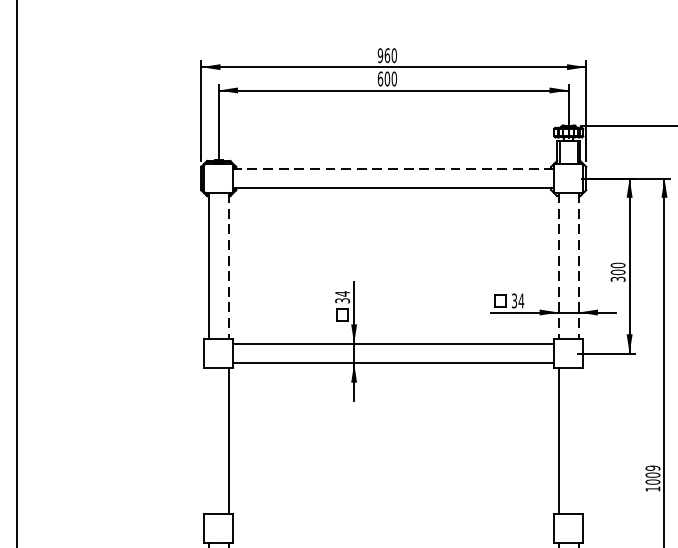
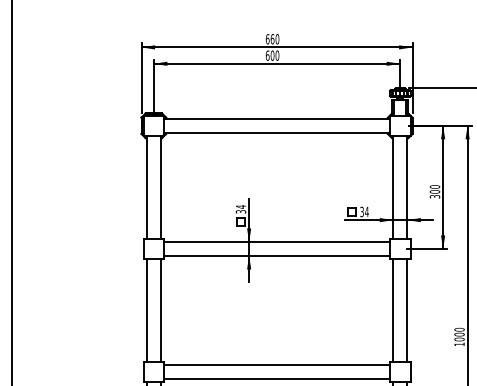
text: (380, 55) -> (267, 39), 960 -> 660
line: (394, 168) -> (277, 118), dashed -> solid
line: (228, 266) -> (160, 187), dashed -> solid
line: (559, 266) -> (393, 187), dashed -> solid
line: (579, 266) -> (407, 187), dashed -> solid
line: (208, 440) -> (146, 310), added
line: (579, 440) -> (407, 310), added
text: (652, 467) -> (459, 329), 1009 -> 1000
line: (394, 519) -> (277, 365), added
line: (394, 538) -> (277, 379), added

